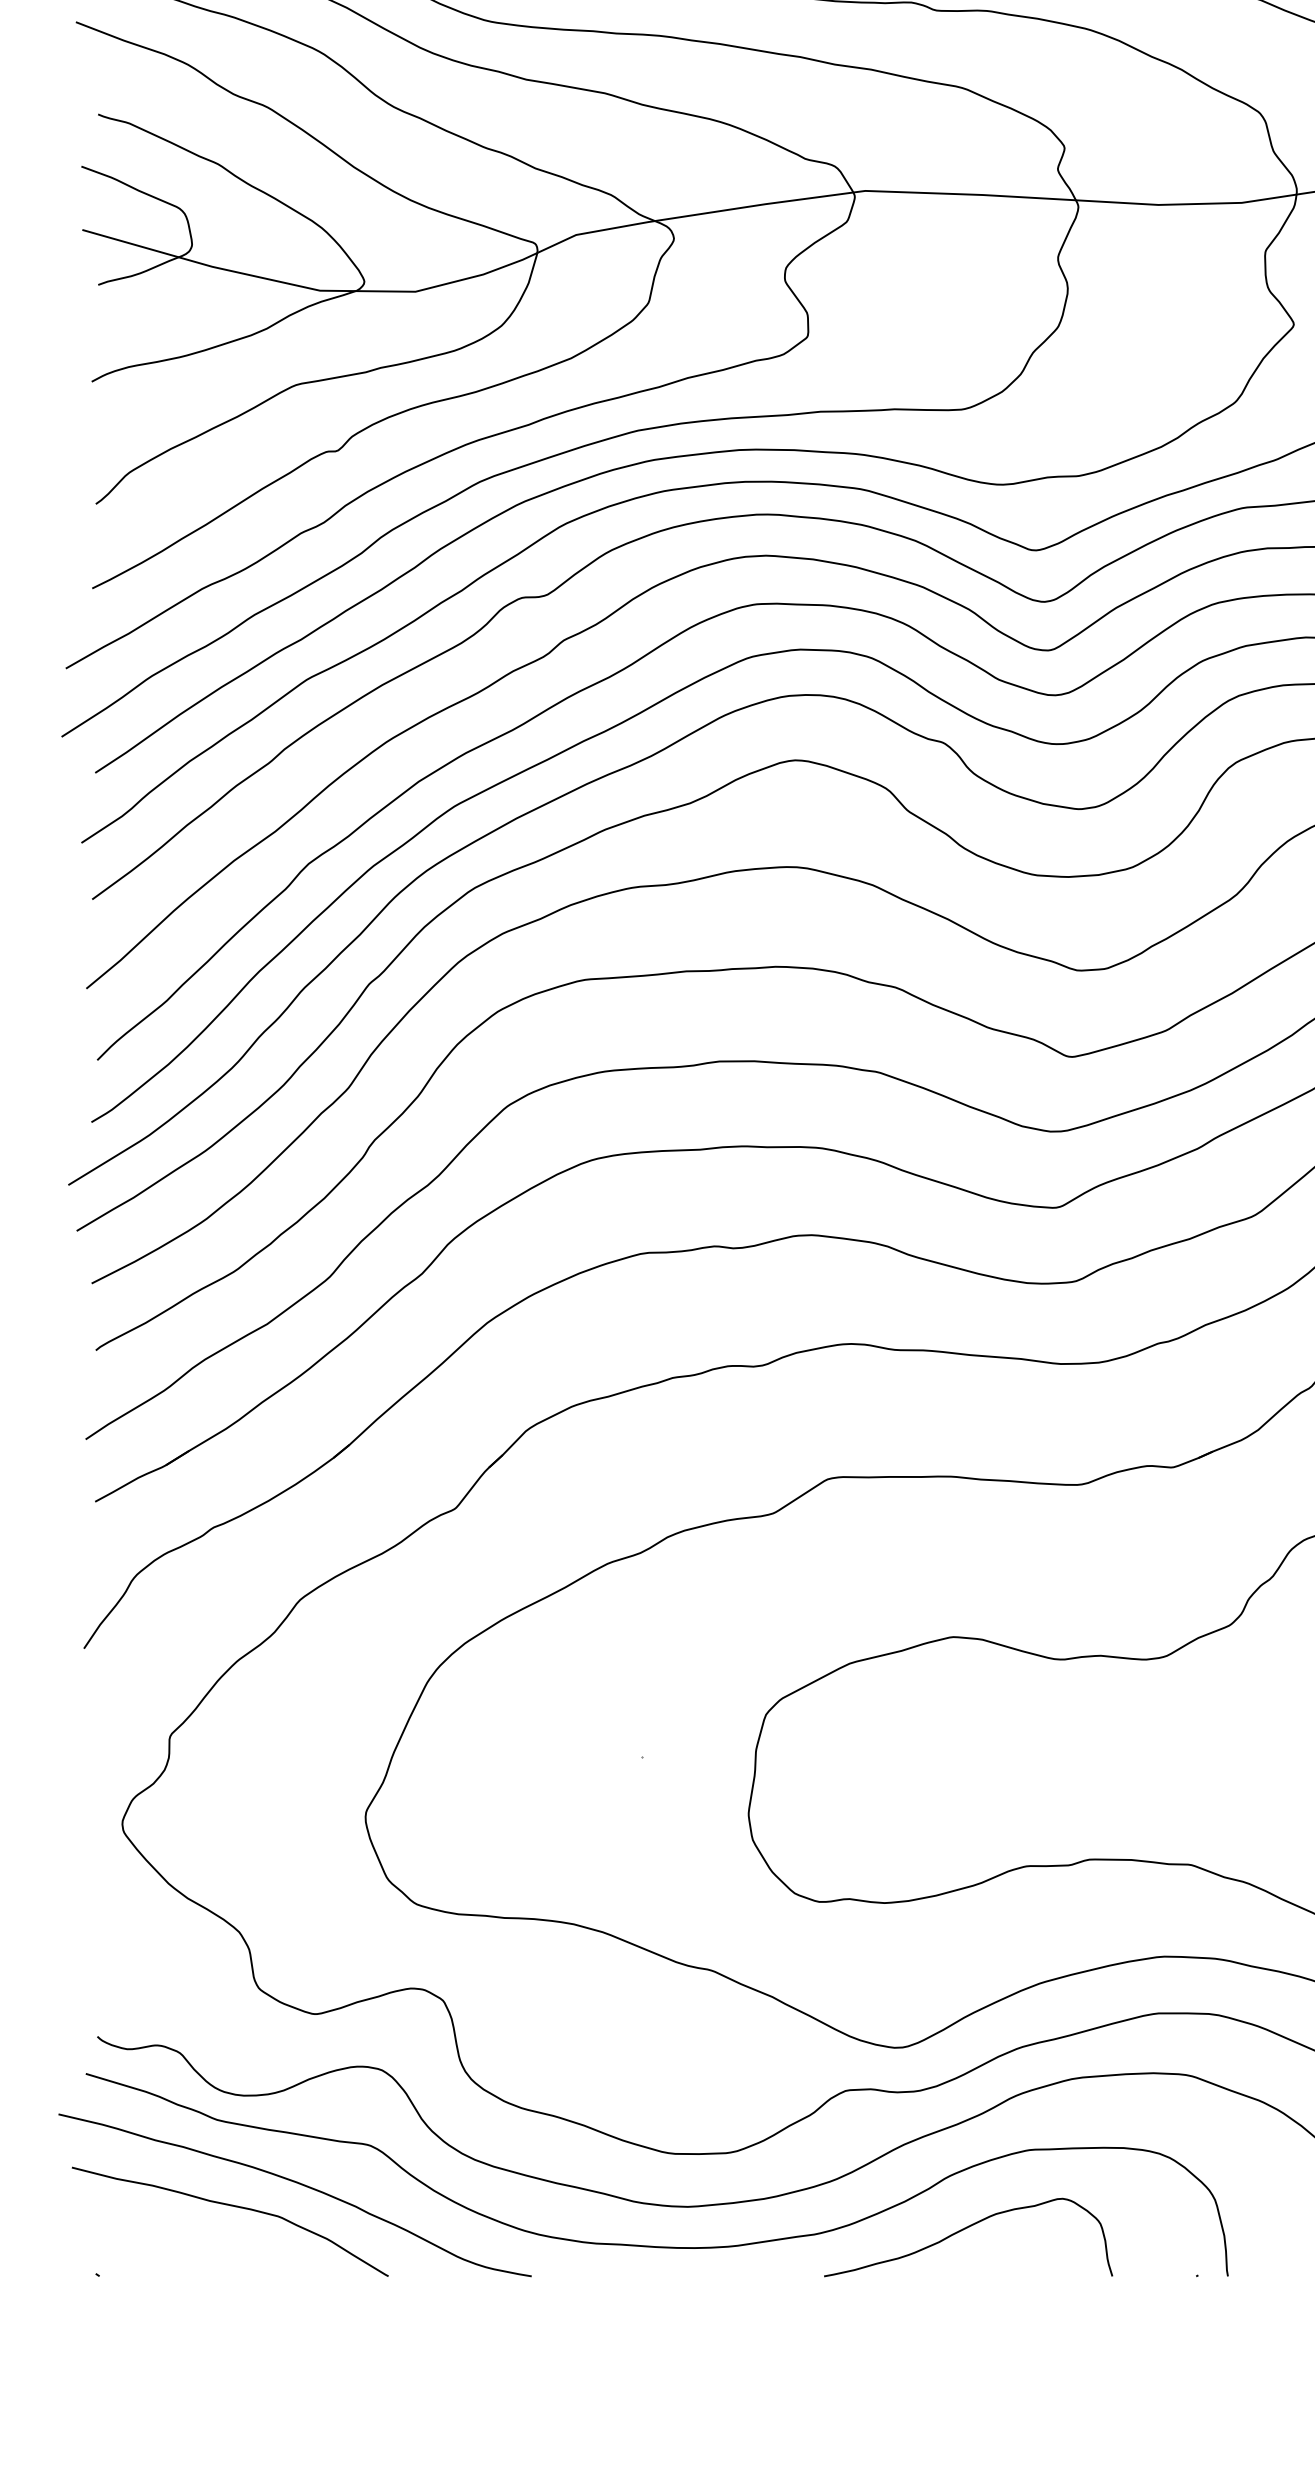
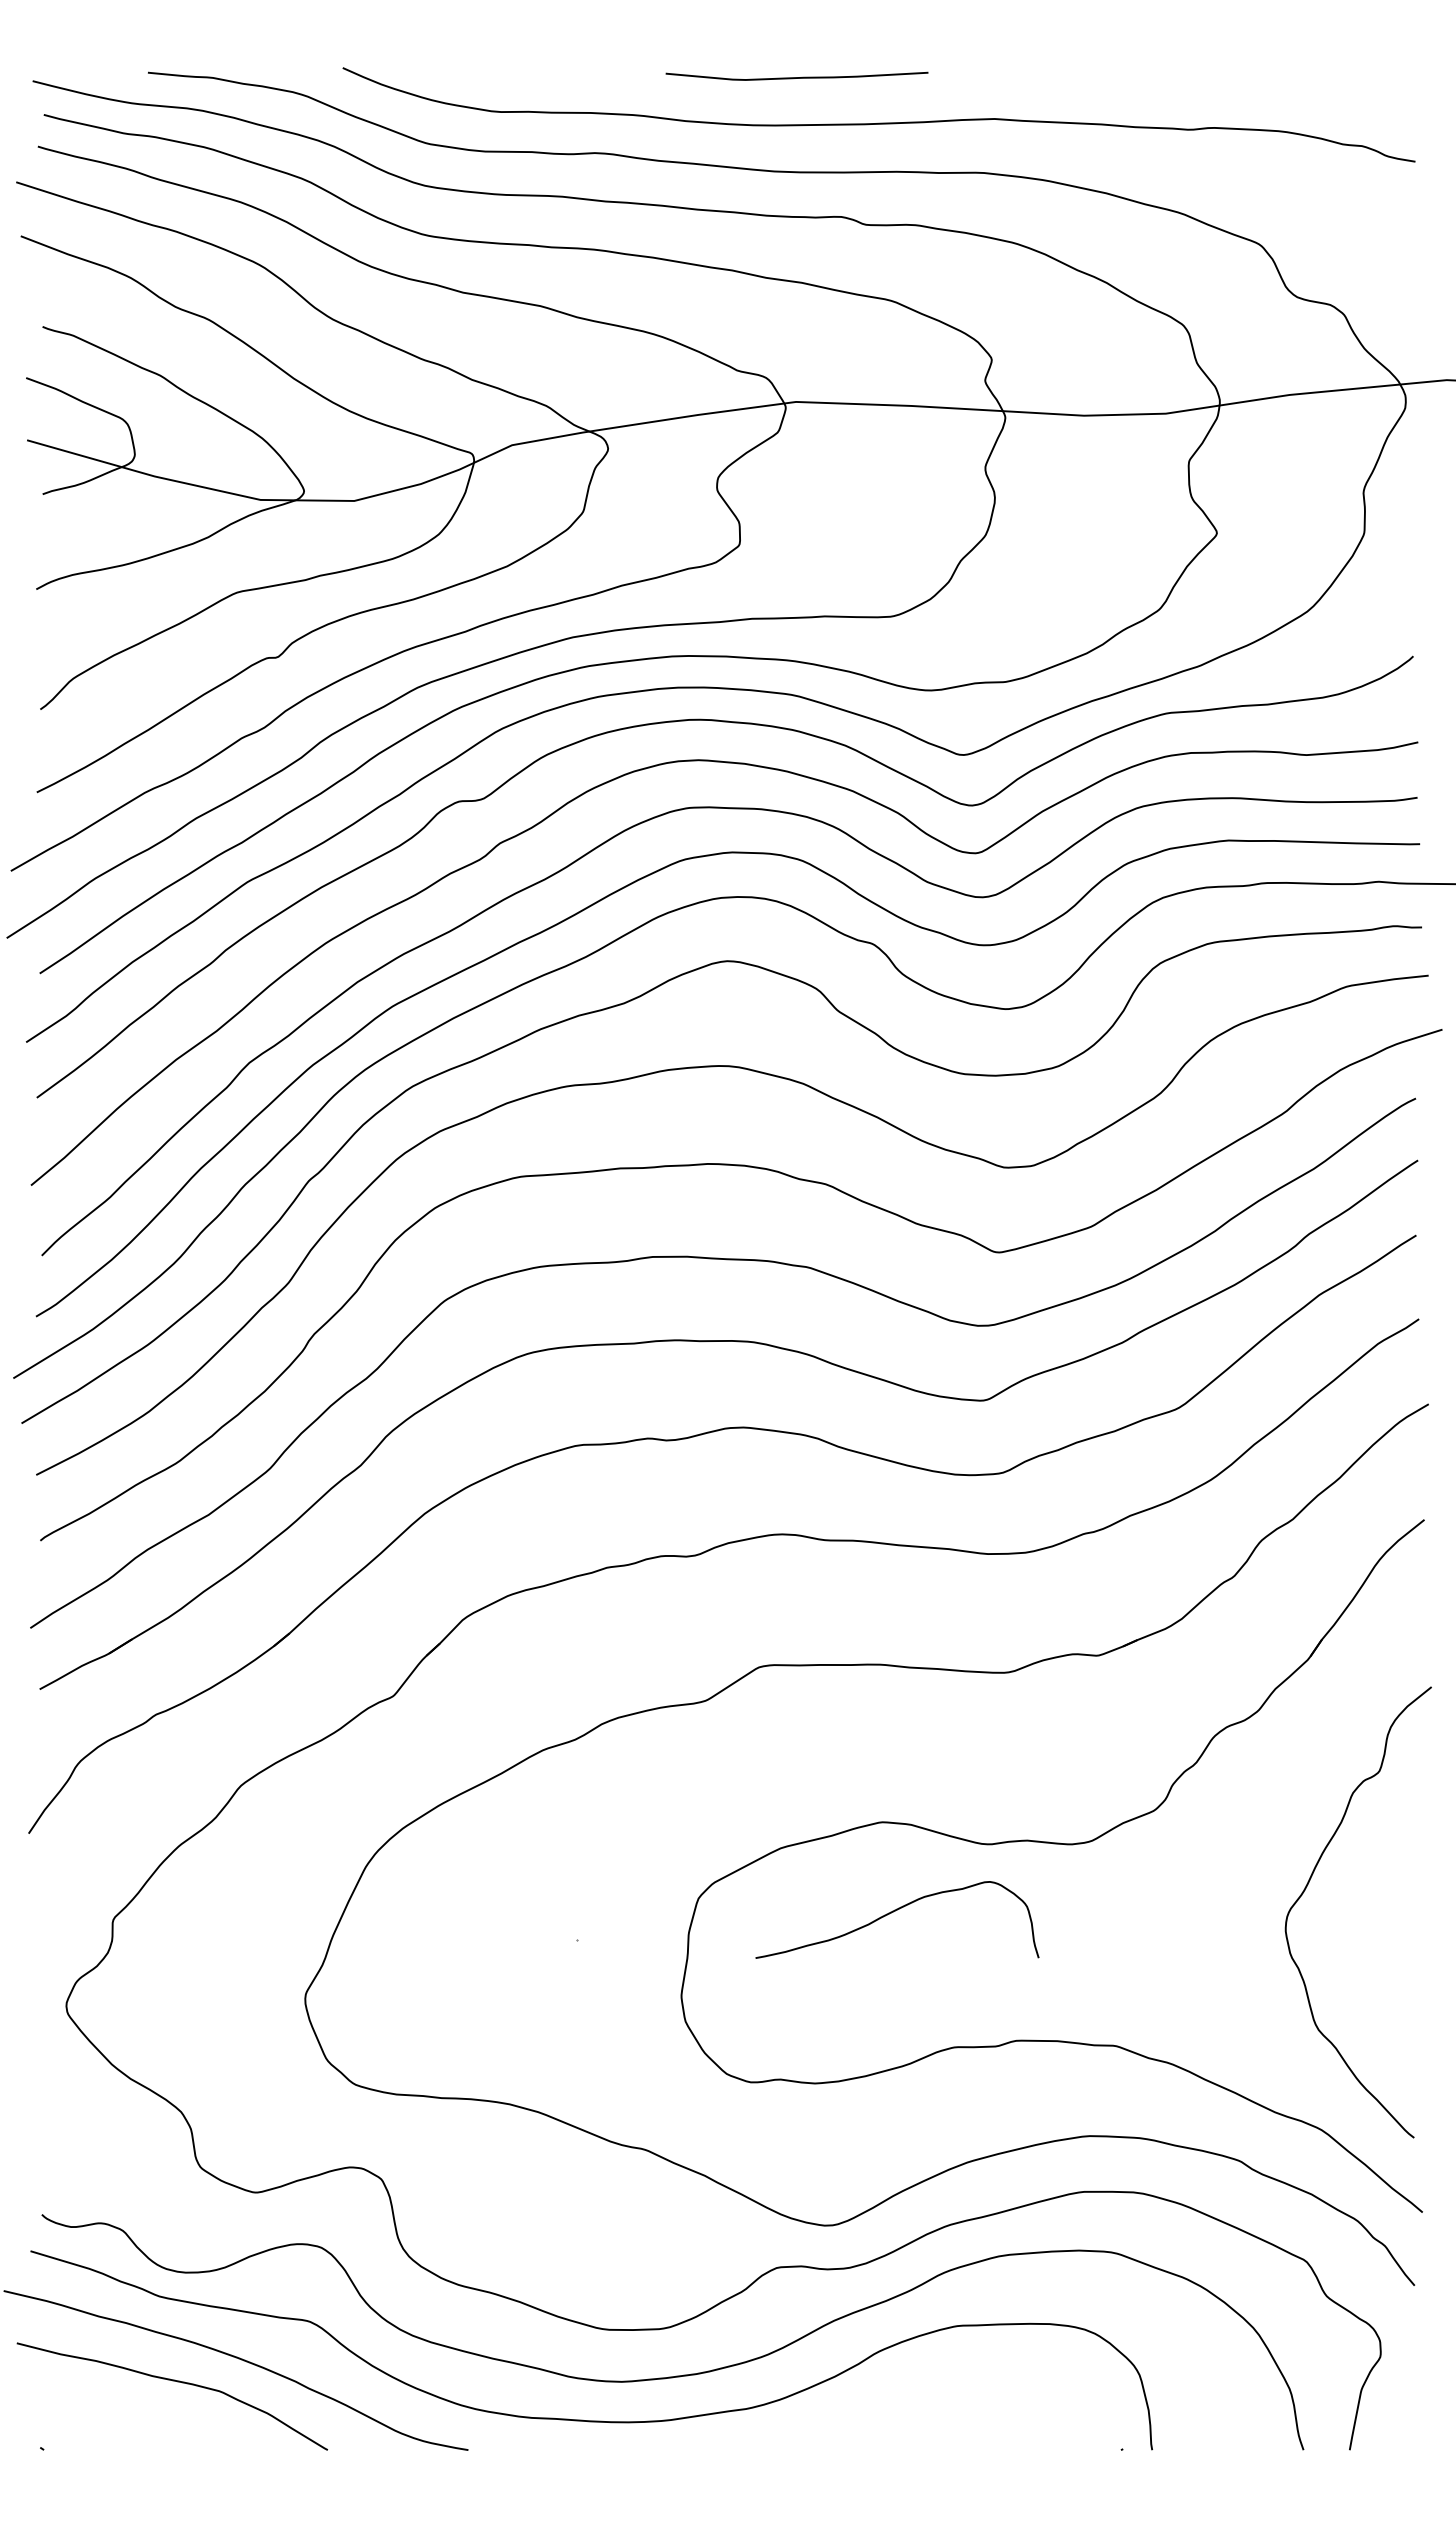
curve: (964, 2229) -> (893, 1912), moved

